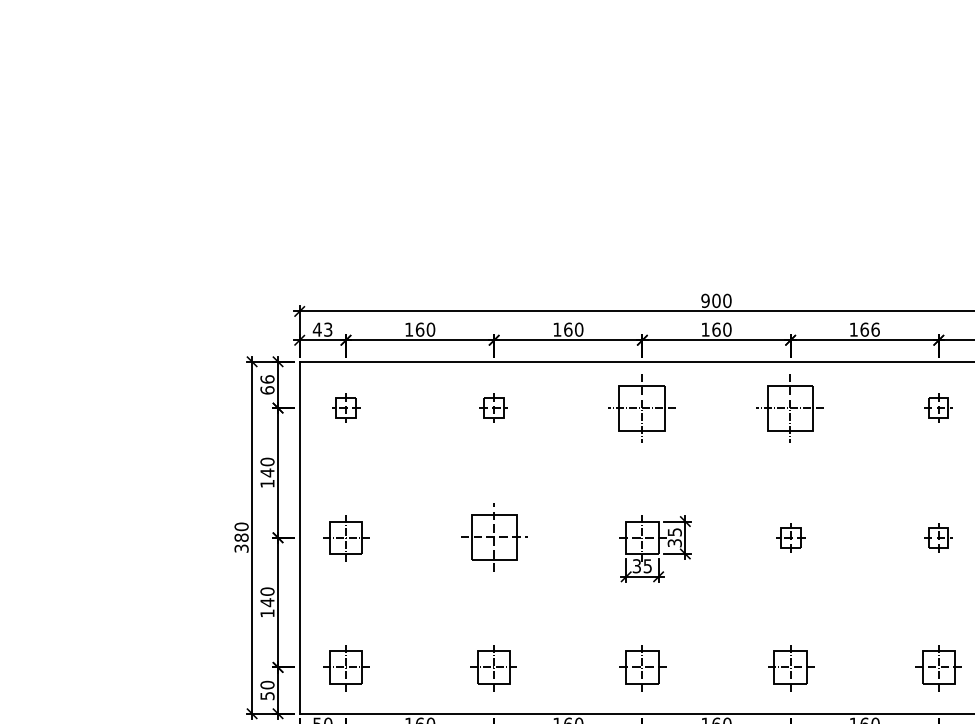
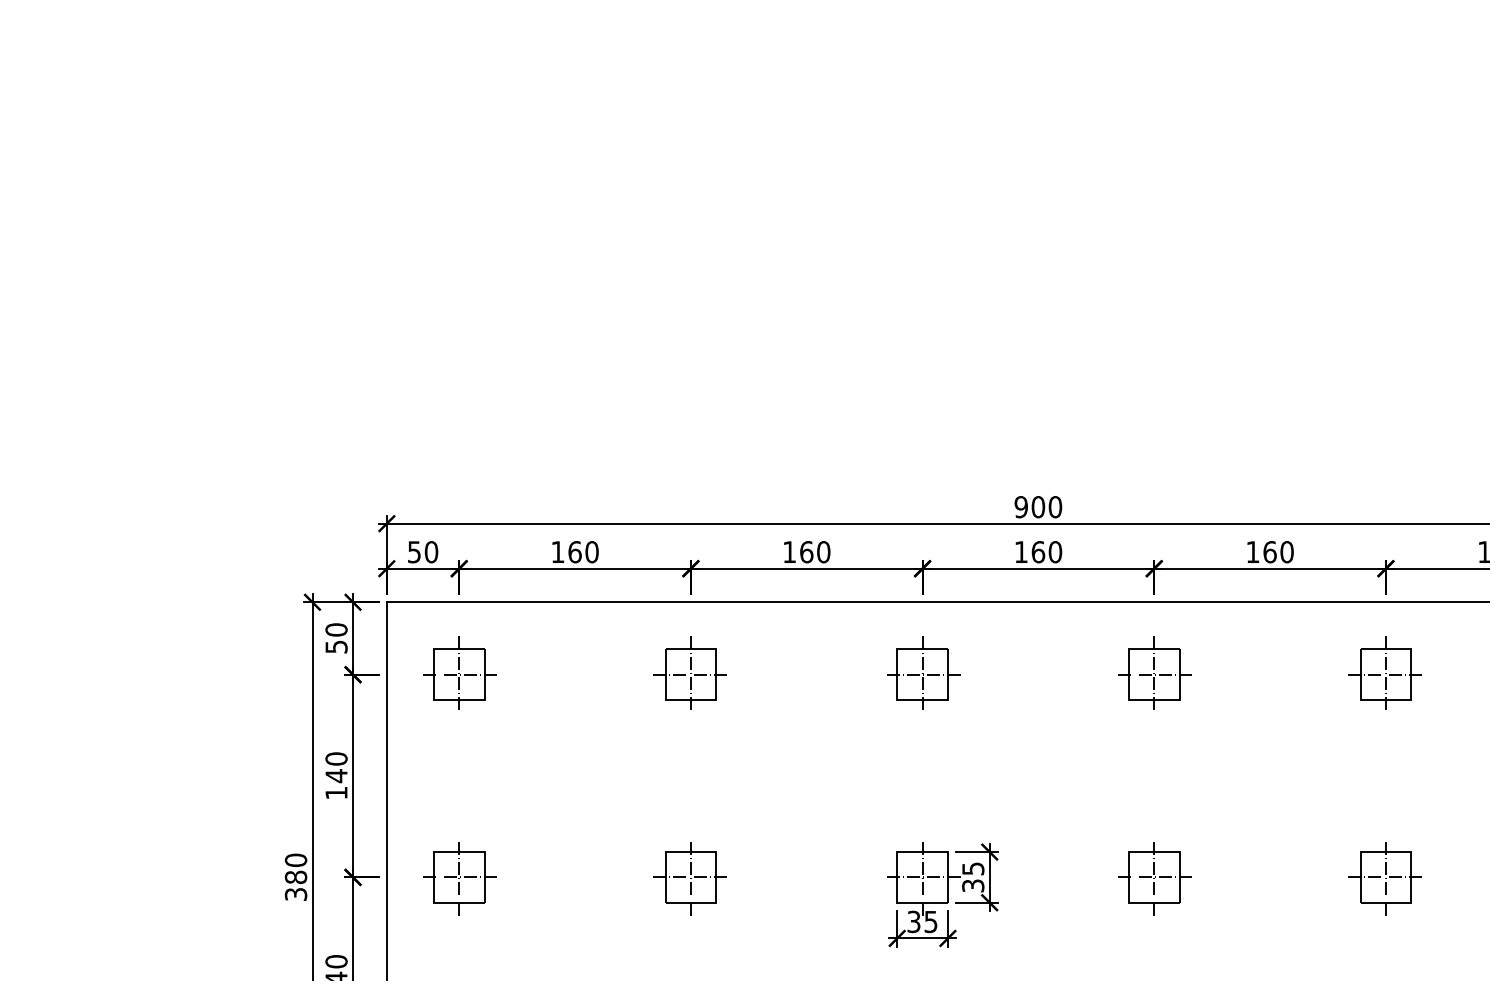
text: (322, 329) -> (422, 551), 43 -> 50
text: (875, 329) -> (1286, 551), 166 -> 160
text: (267, 384) -> (336, 637), 66 -> 50
part: (346, 407) -> (460, 673), size x1.67
part: (493, 407) -> (689, 673), size x1.67
part: (642, 407) -> (922, 673), size x0.71
part: (791, 407) -> (1155, 673), size x0.71
part: (938, 407) -> (1385, 673), size x1.67
part: (493, 538) -> (689, 878), size x0.71
part: (791, 538) -> (1155, 878), size x1.67
part: (938, 538) -> (1385, 878), size x1.67

